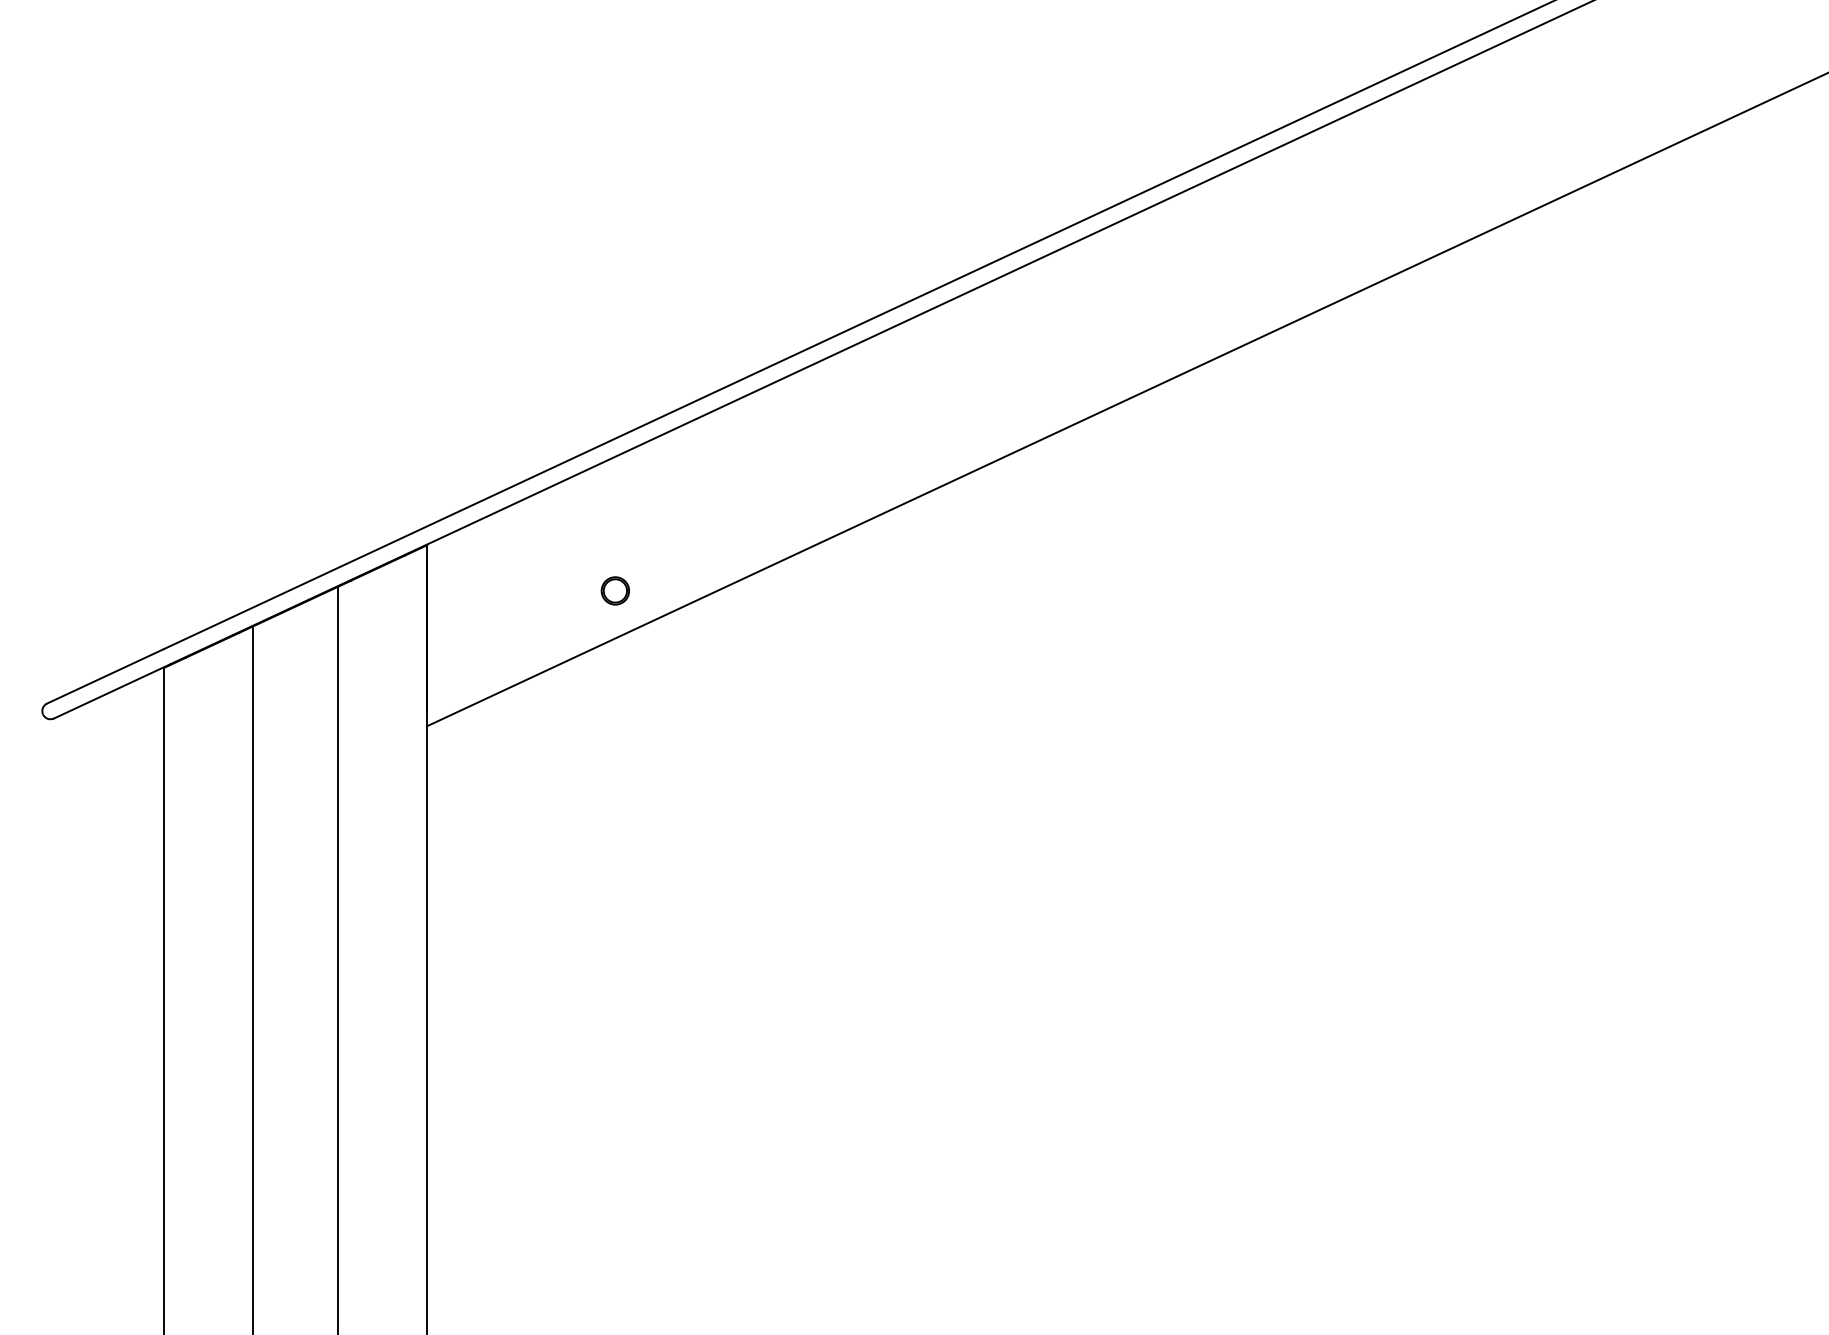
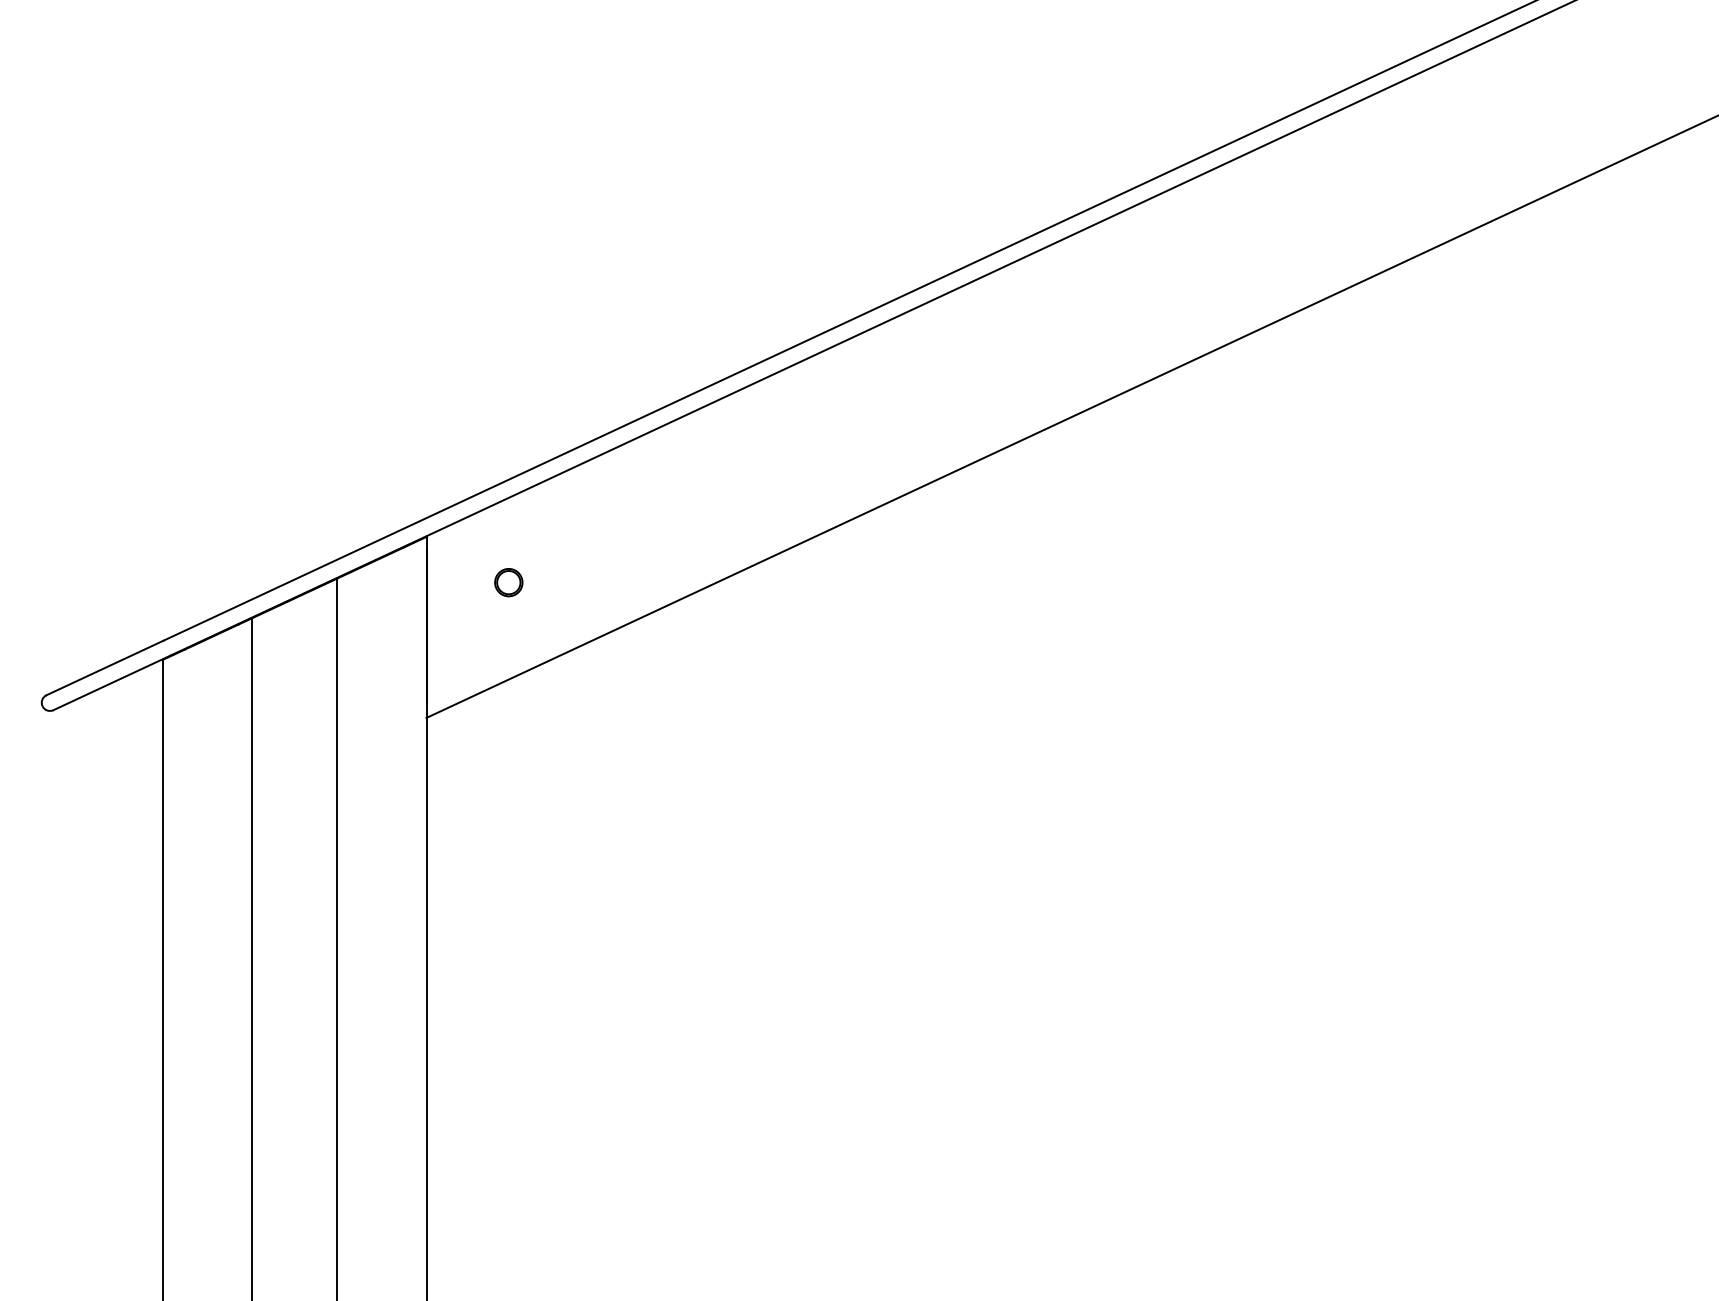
part: (614, 590) -> (507, 582), moved

